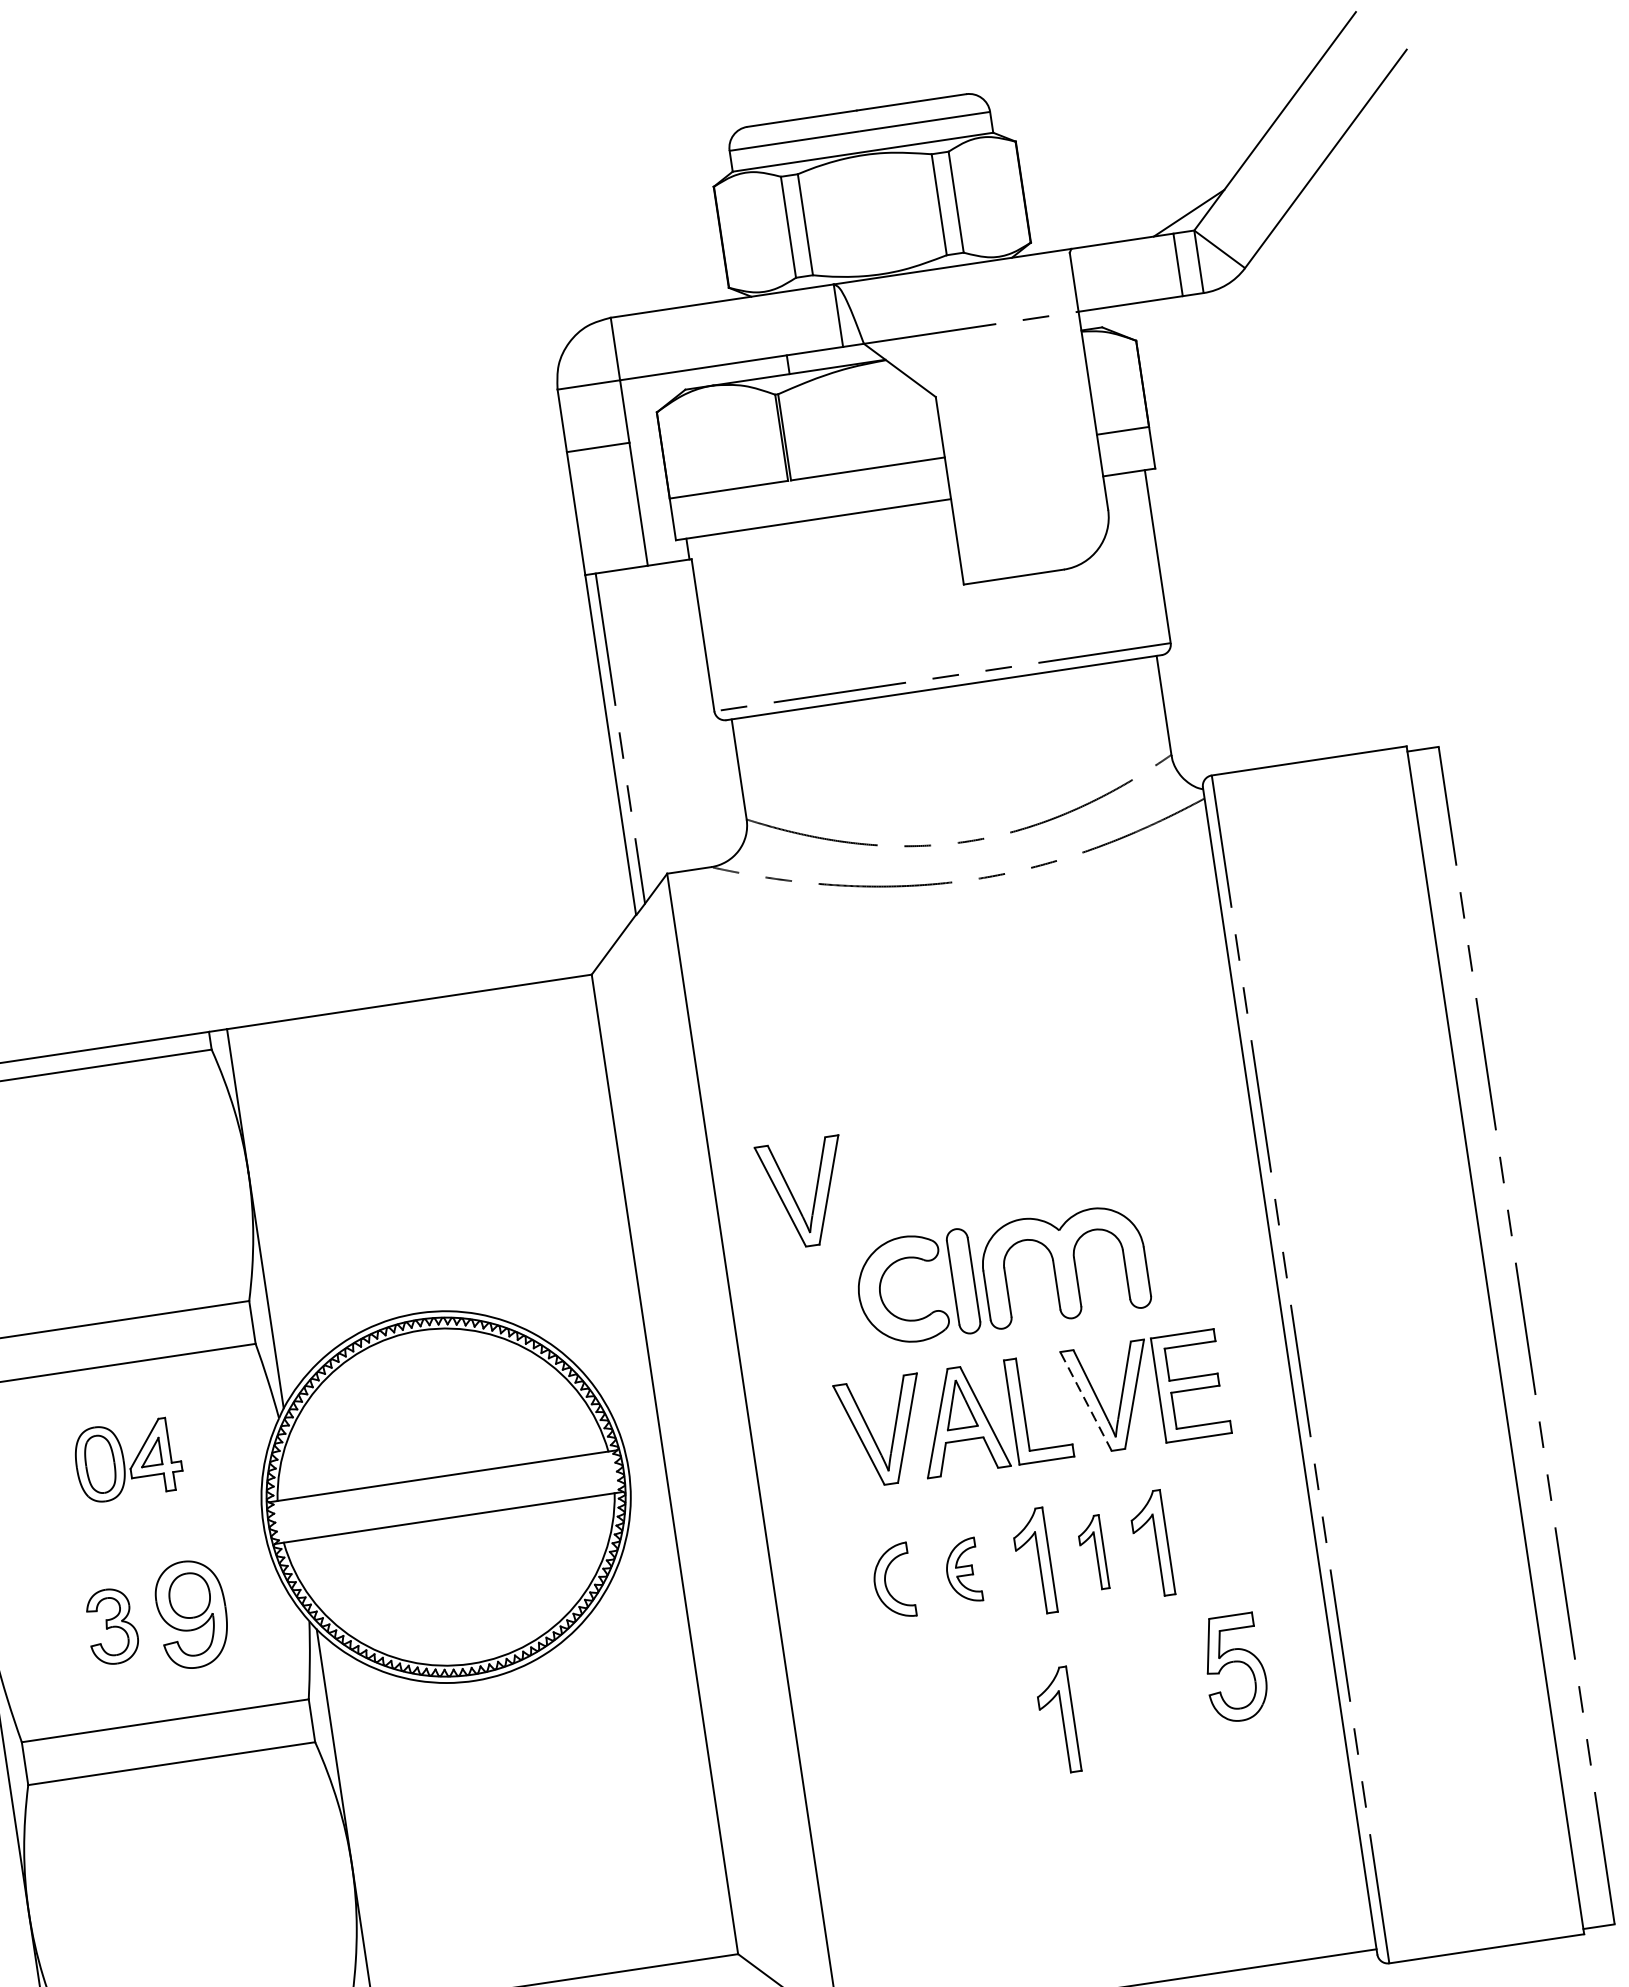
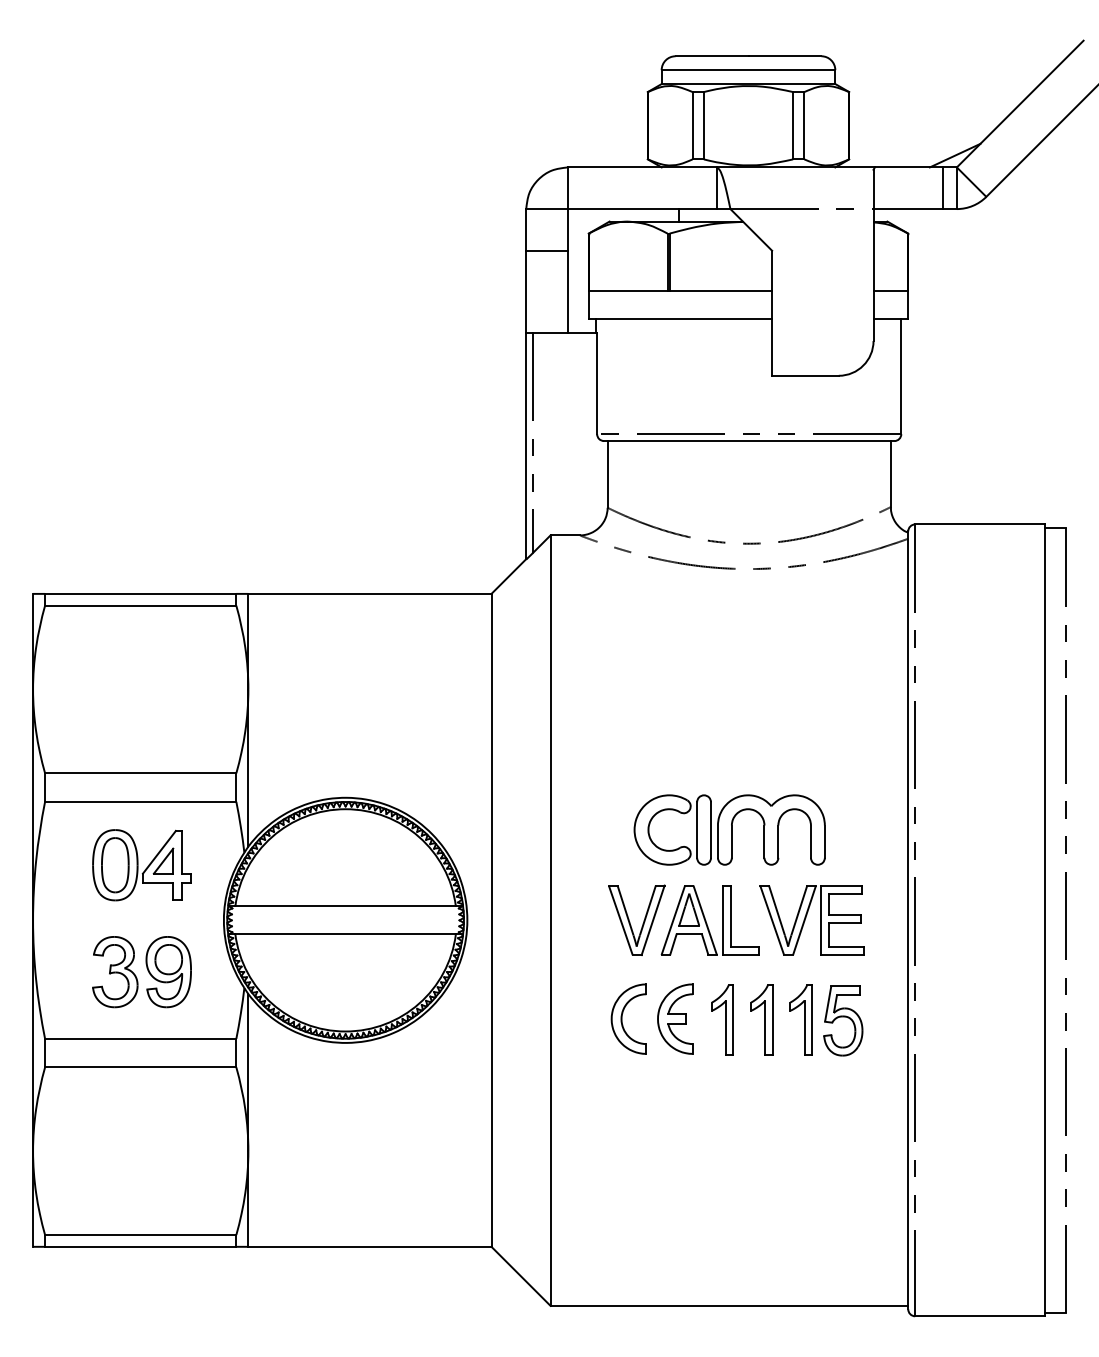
part: (795, 1198) -> (602, 759), removed
line: (1086, 1400) -> (772, 919), dashed -> solid
part: (127, 1460) -> (141, 865), size x1.43
part: (1092, 1552) -> (761, 1019), size x1.43
part: (962, 1570) -> (675, 1018), size x1.67
part: (892, 1580) -> (628, 1018), size x1.43
part: (112, 1626) -> (115, 972), size x1.43
part: (1235, 1667) -> (843, 1020), moved
part: (1057, 1720) -> (722, 1125), removed

